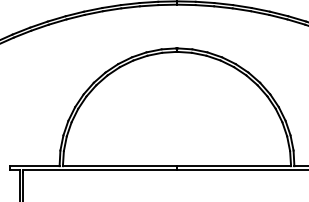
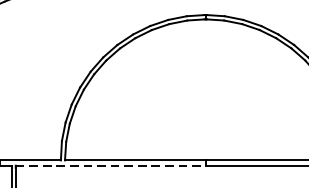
line: (100, 170) -> (111, 165), solid -> dashed

